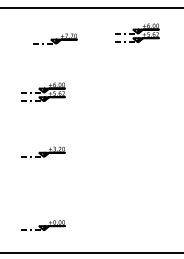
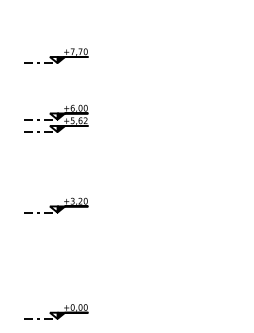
part: (137, 32) -> (192, 32), removed
part: (55, 38) -> (56, 55), moved

